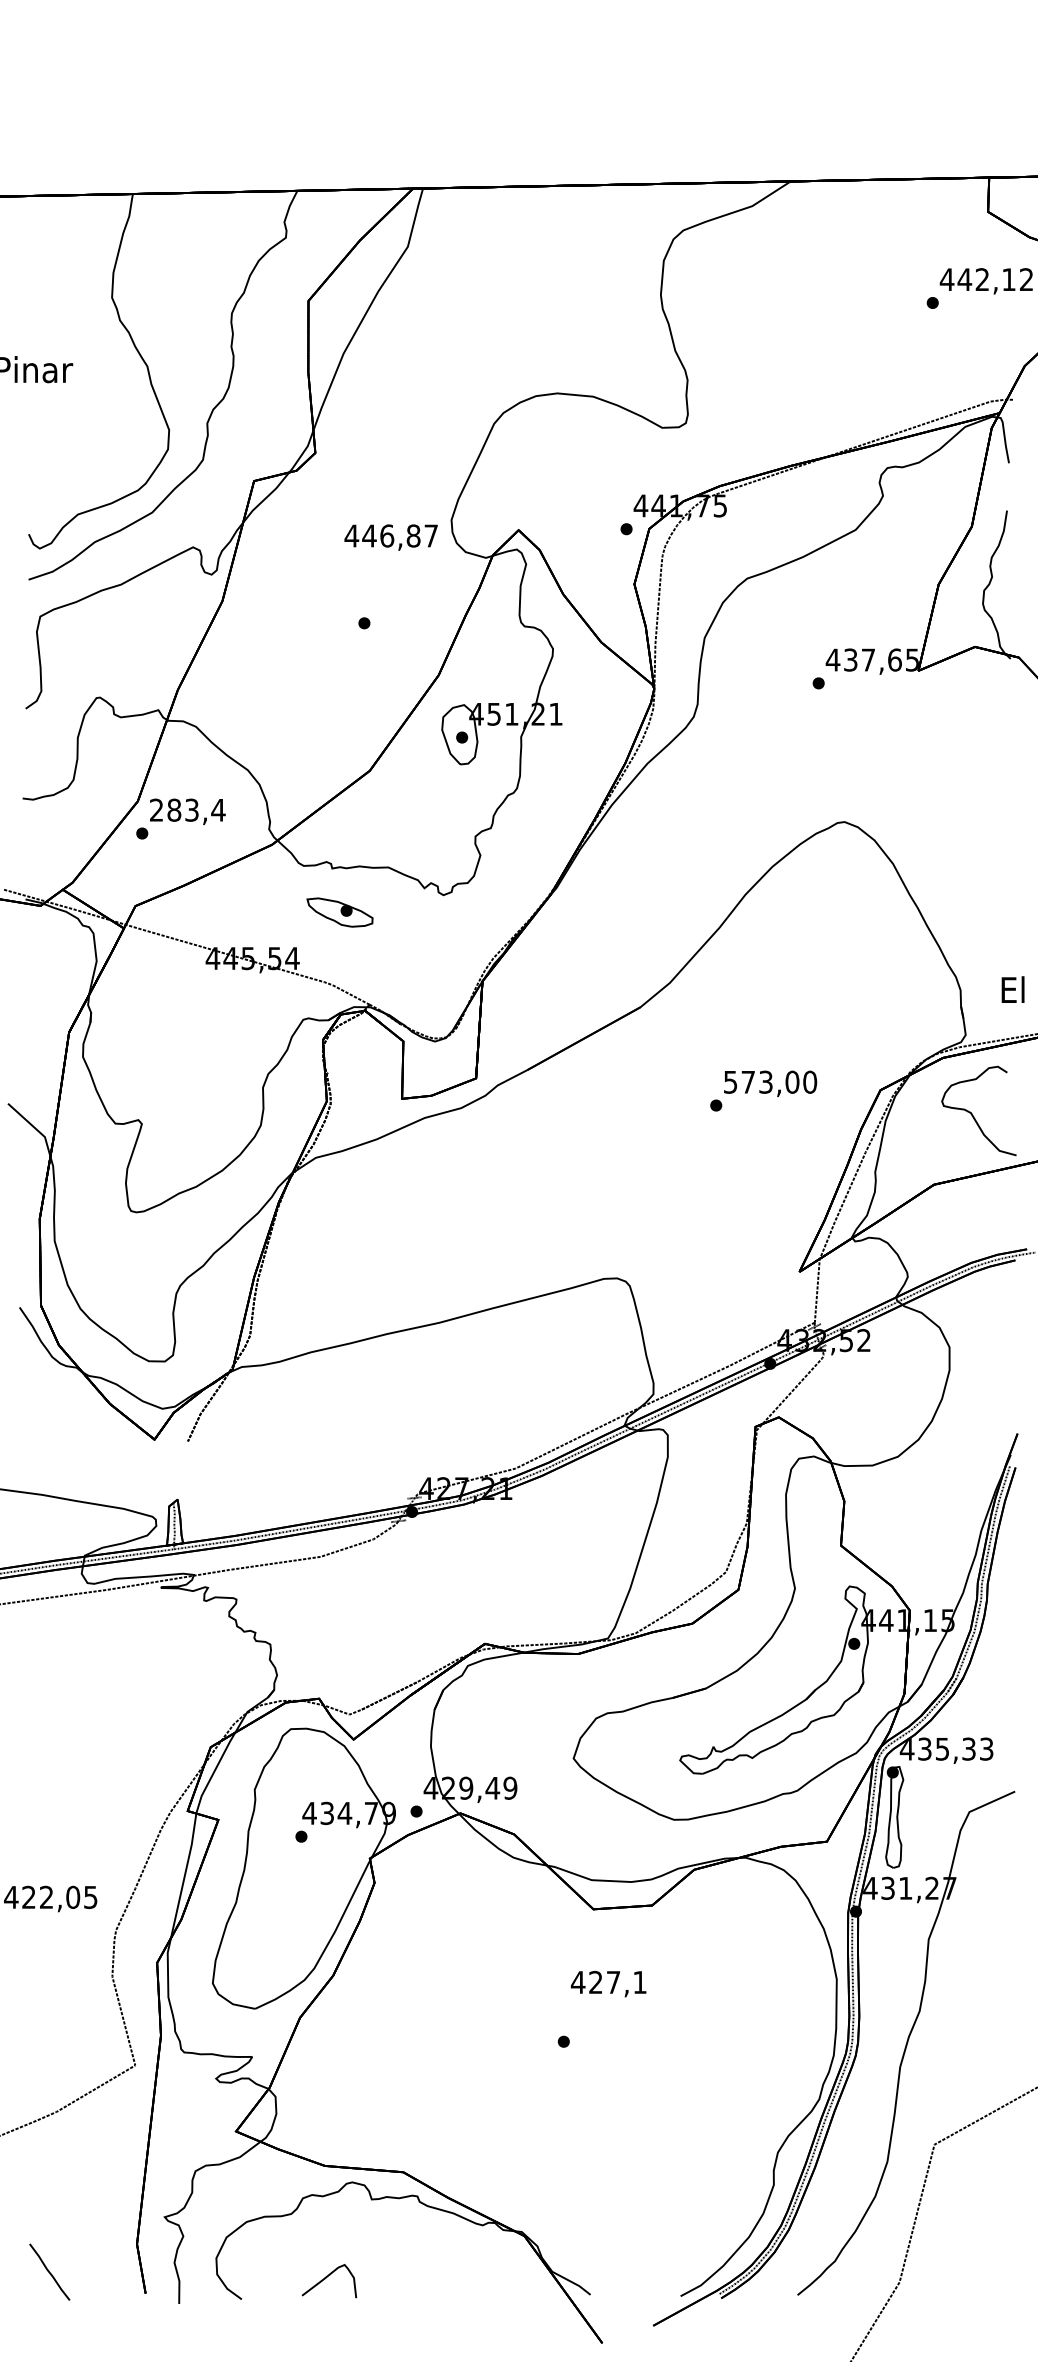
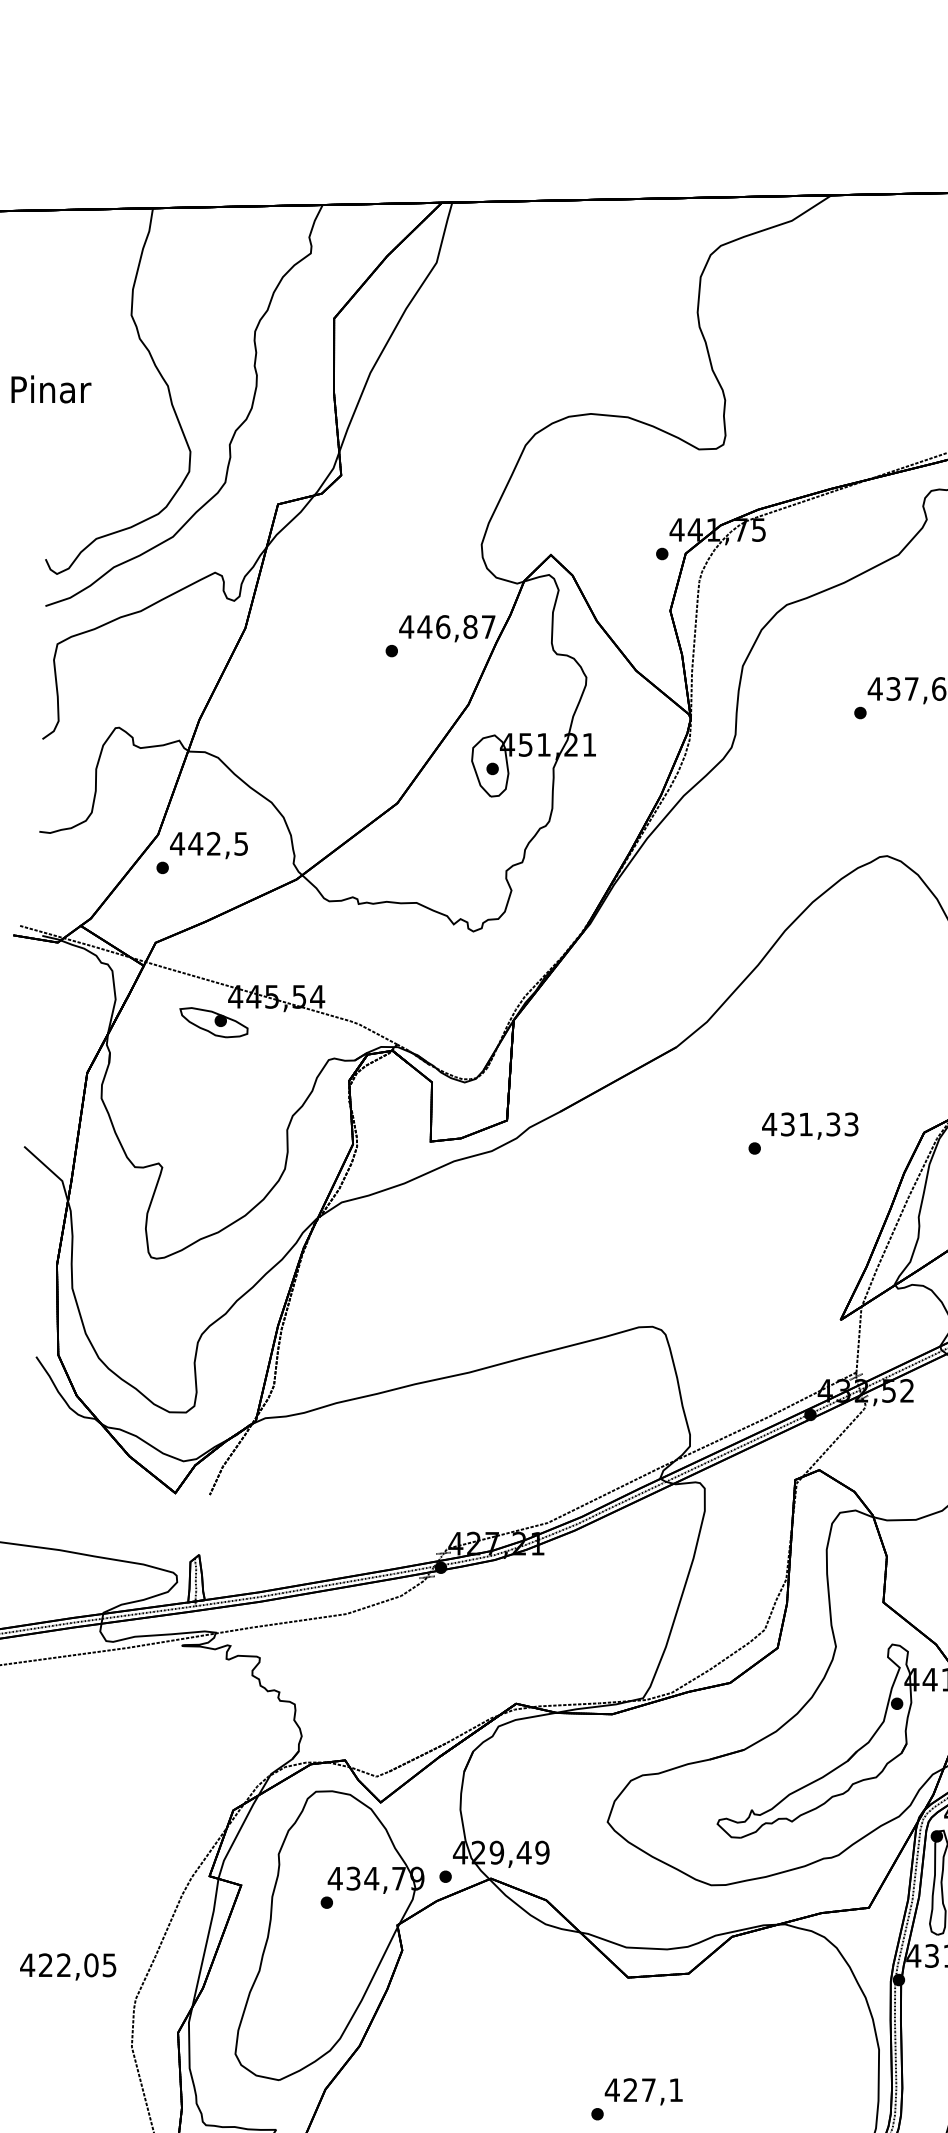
text: (390, 537) -> (446, 628), moved
text: (187, 809) -> (209, 843), 283,4 -> 442,5
part: (339, 912) -> (213, 1022), moved
text: (770, 1081) -> (810, 1123), 573,00 -> 431,33
text: (608, 1983) -> (643, 2091), moved

